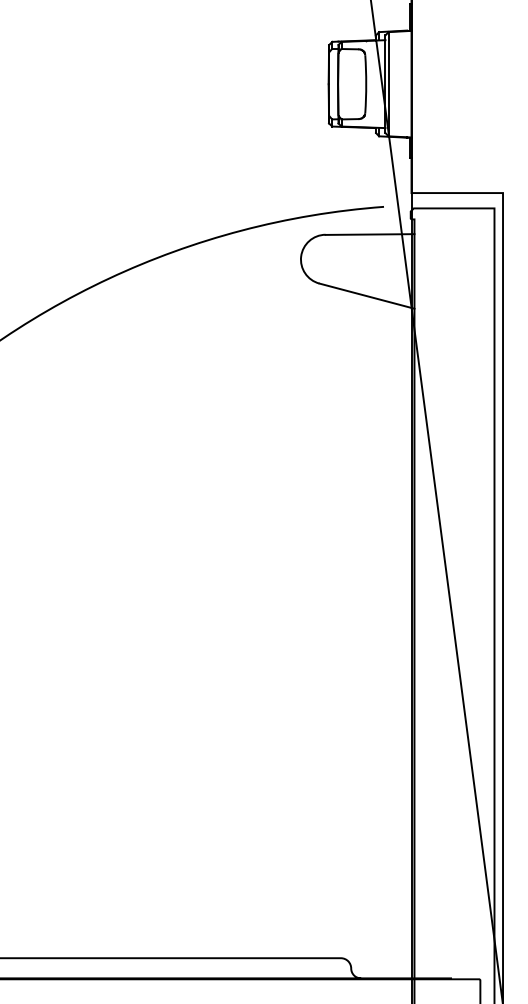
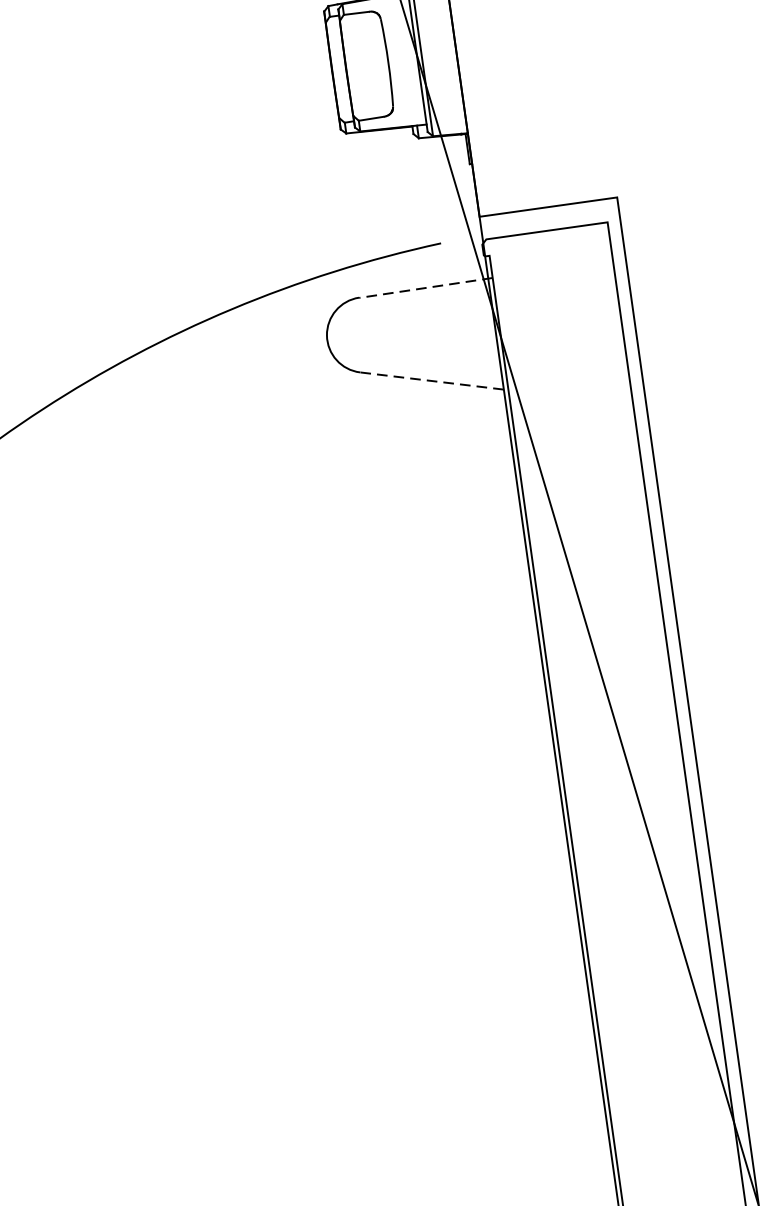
line: (369, 234) -> (425, 288), solid -> dashed
line: (367, 296) -> (435, 381), solid -> dashed

